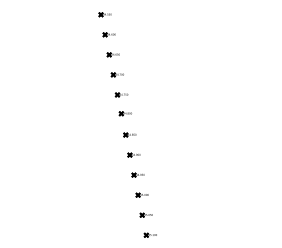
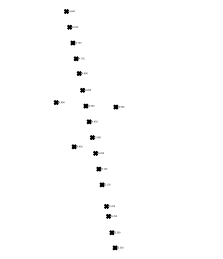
part: (95, 150) -> (58, 102), added
part: (171, 155) -> (118, 106), added
part: (117, 206) -> (76, 146), added

